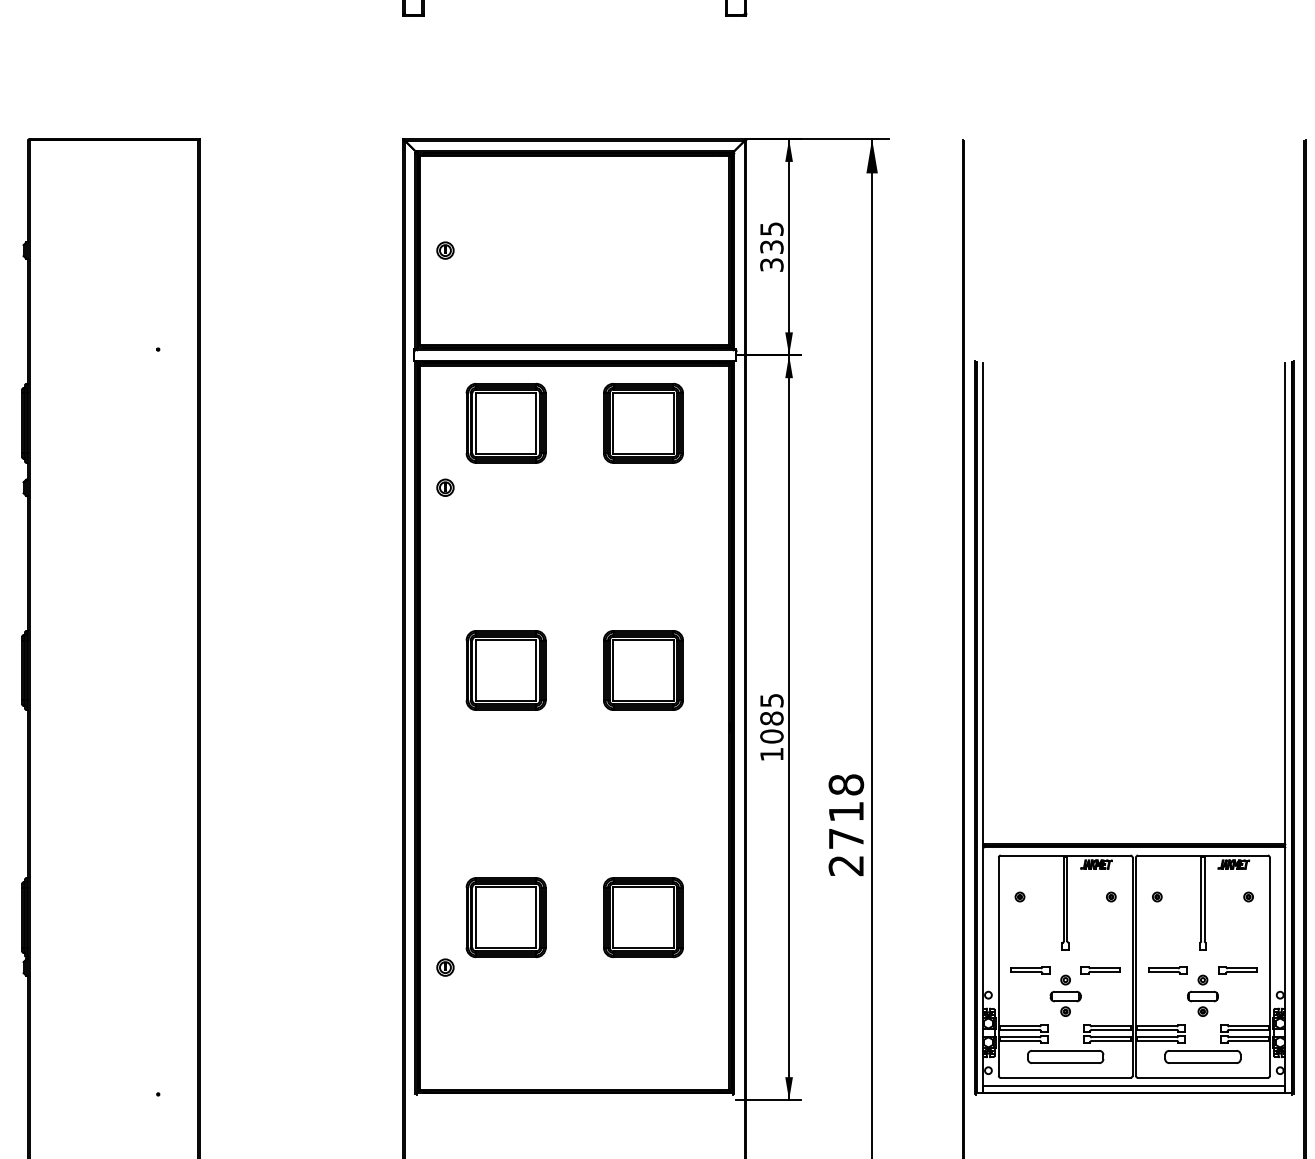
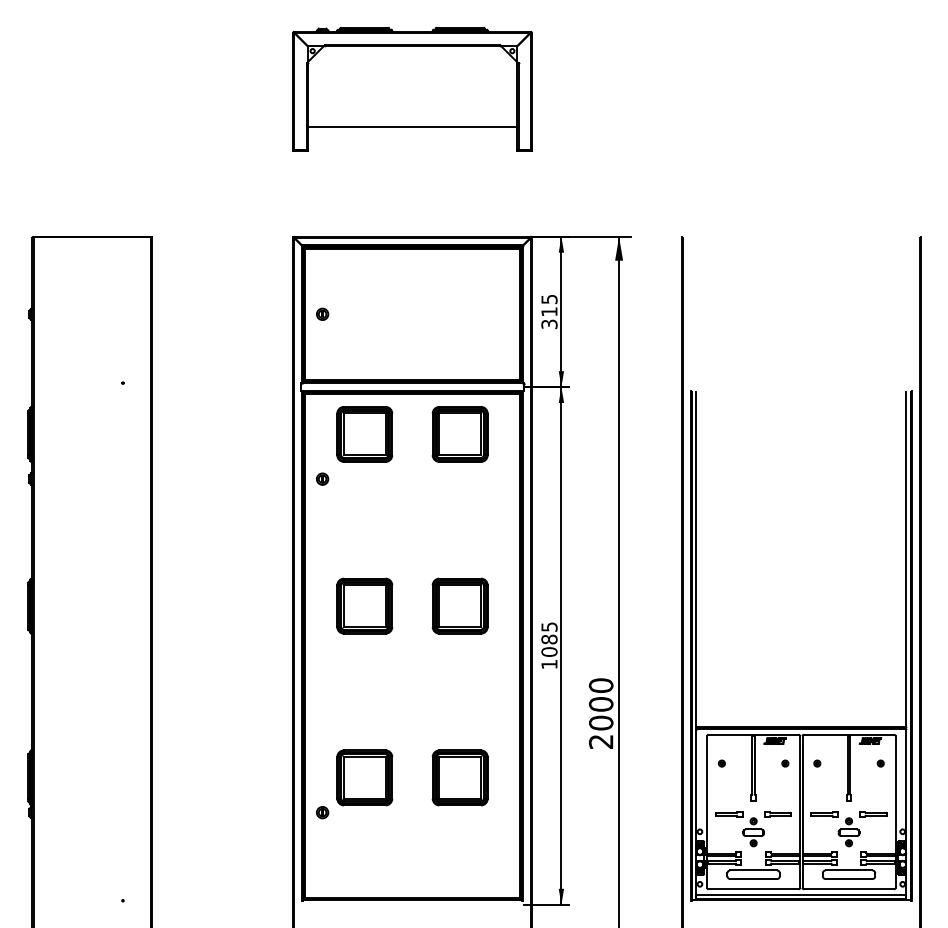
text: (771, 246) -> (549, 311), 335 -> 315
text: (845, 811) -> (600, 704), 2718 -> 2000

